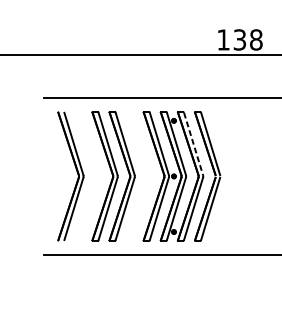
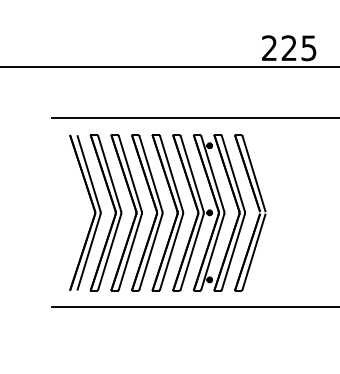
text: (240, 40) -> (289, 48), 138 -> 225
line: (193, 144) -> (233, 174), dashed -> solid
part: (94, 172) -> (113, 208), added
part: (145, 173) -> (175, 209), added

